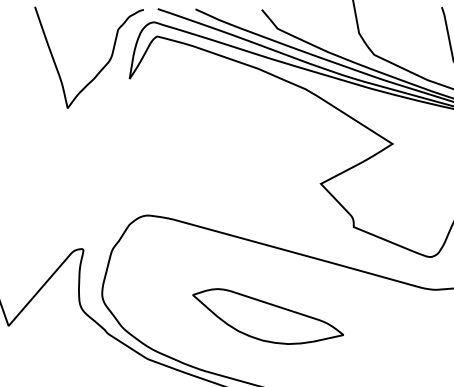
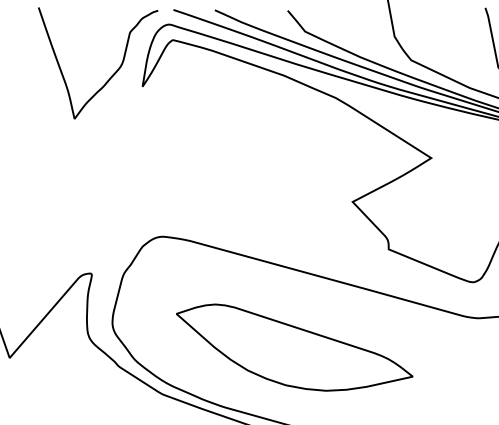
part: (268, 316) -> (295, 347), size x1.43

